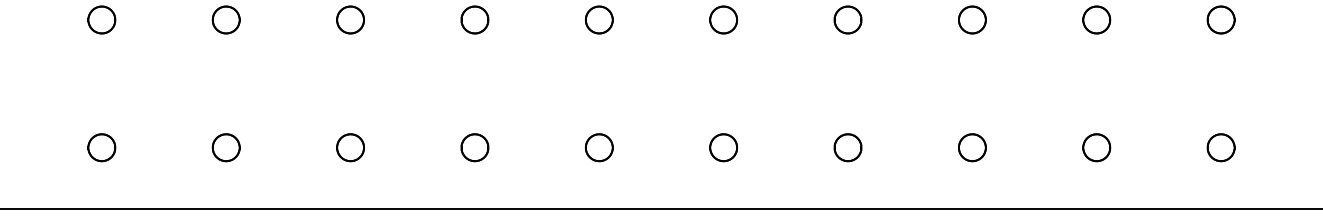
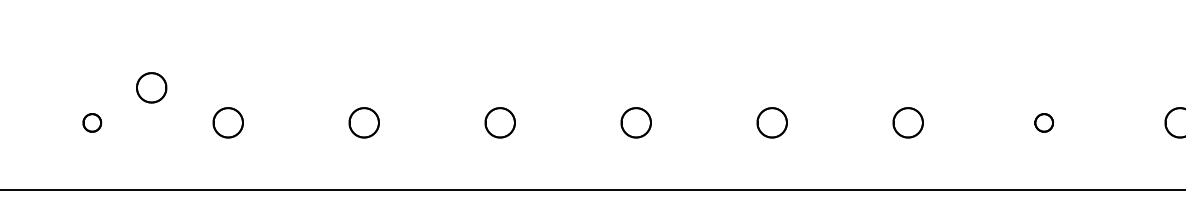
part: (155, 115) -> (150, 87), added
part: (101, 147) -> (91, 122), size x0.6
part: (972, 147) -> (1044, 122), size x0.6

